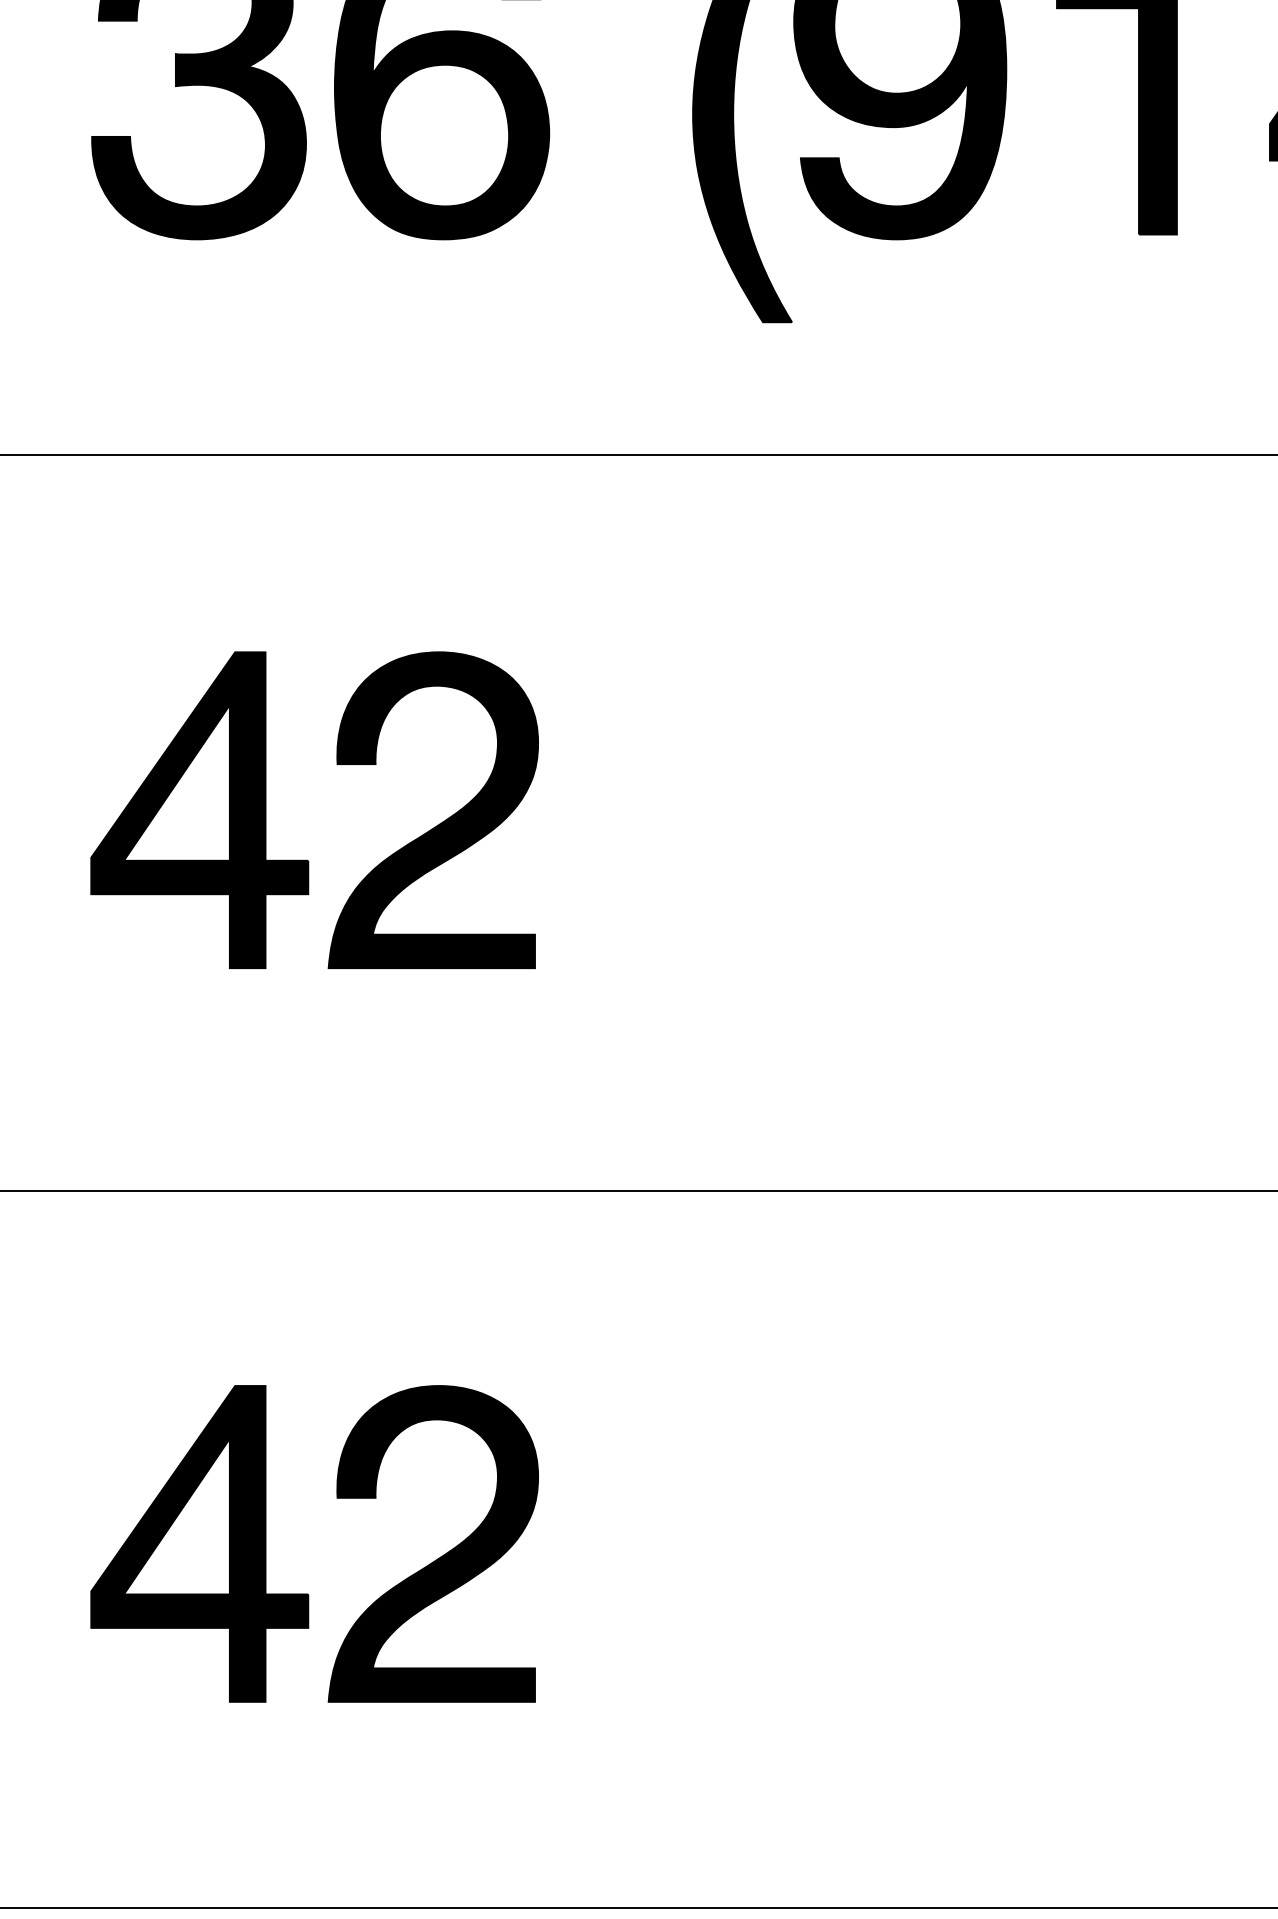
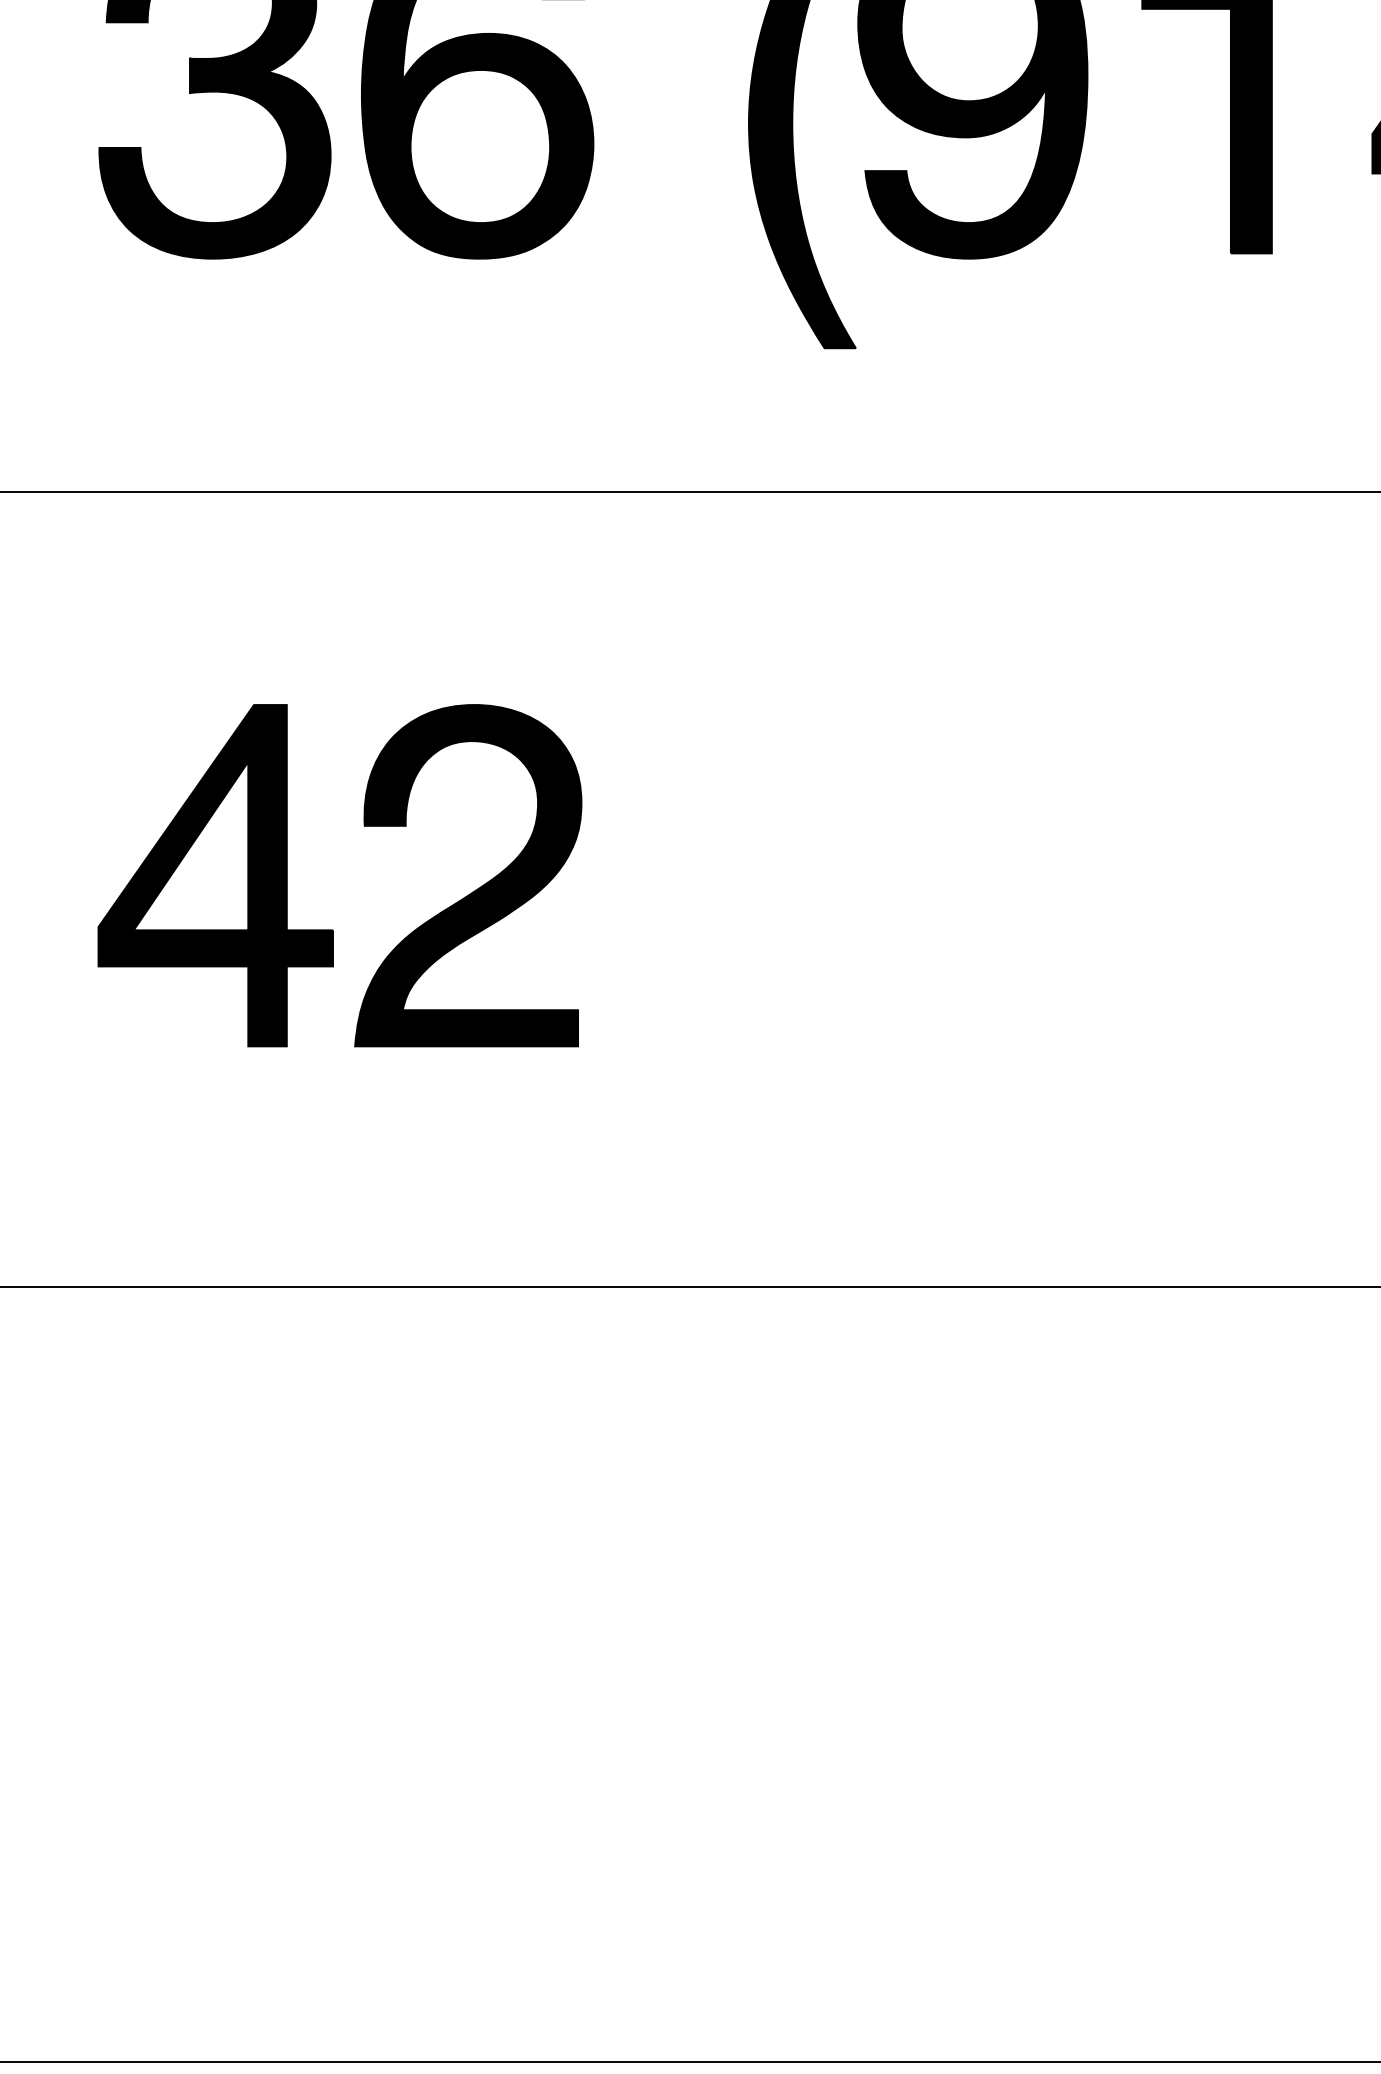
part: (266, 1543) -> (287, 1668), removed

